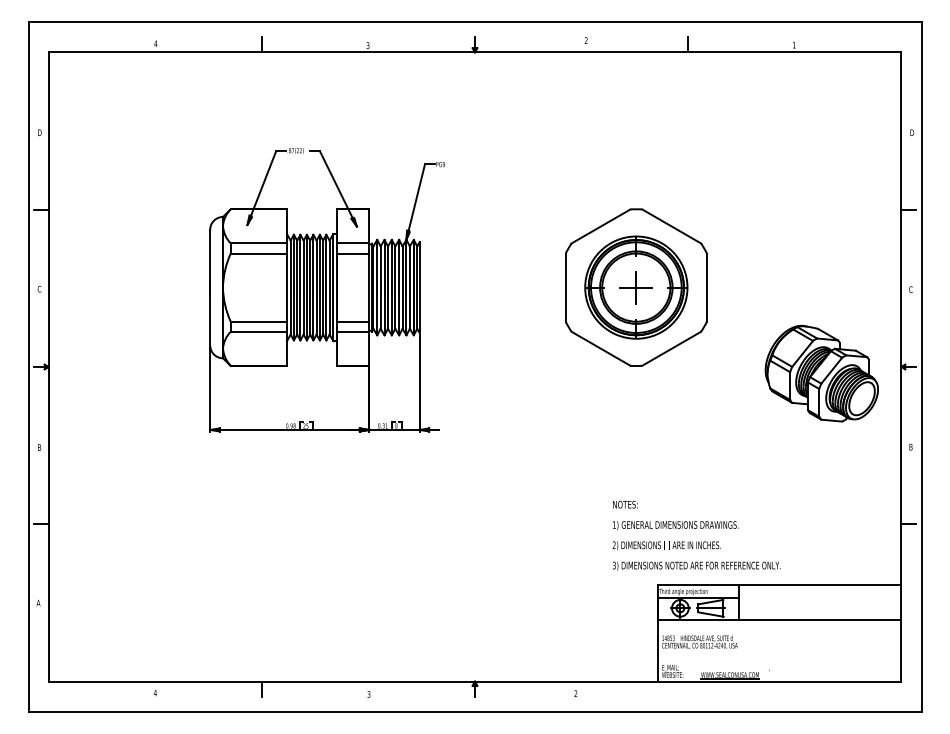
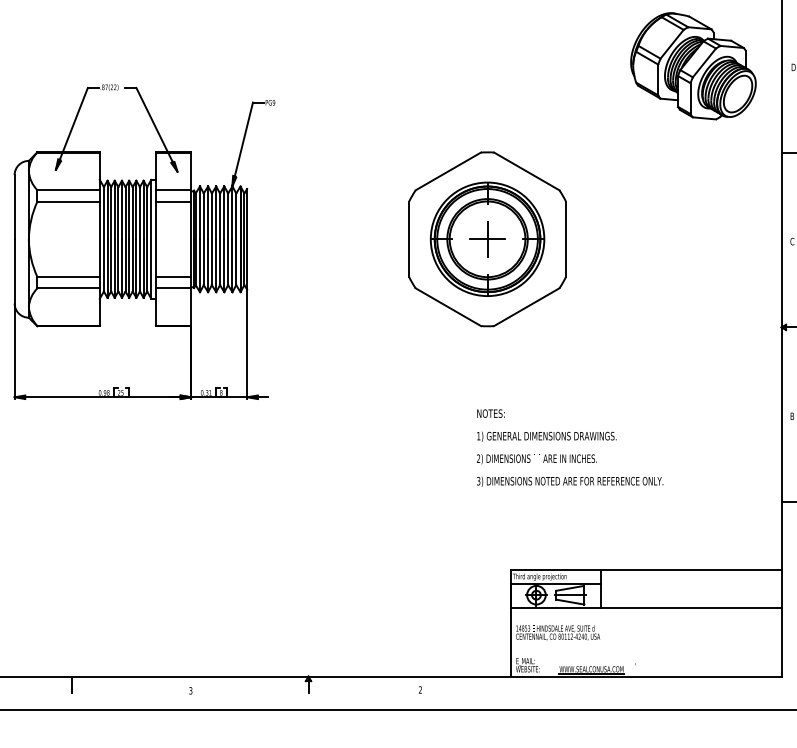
part: (821, 373) -> (693, 66), moved
text: (696, 535) -> (569, 447), moved

